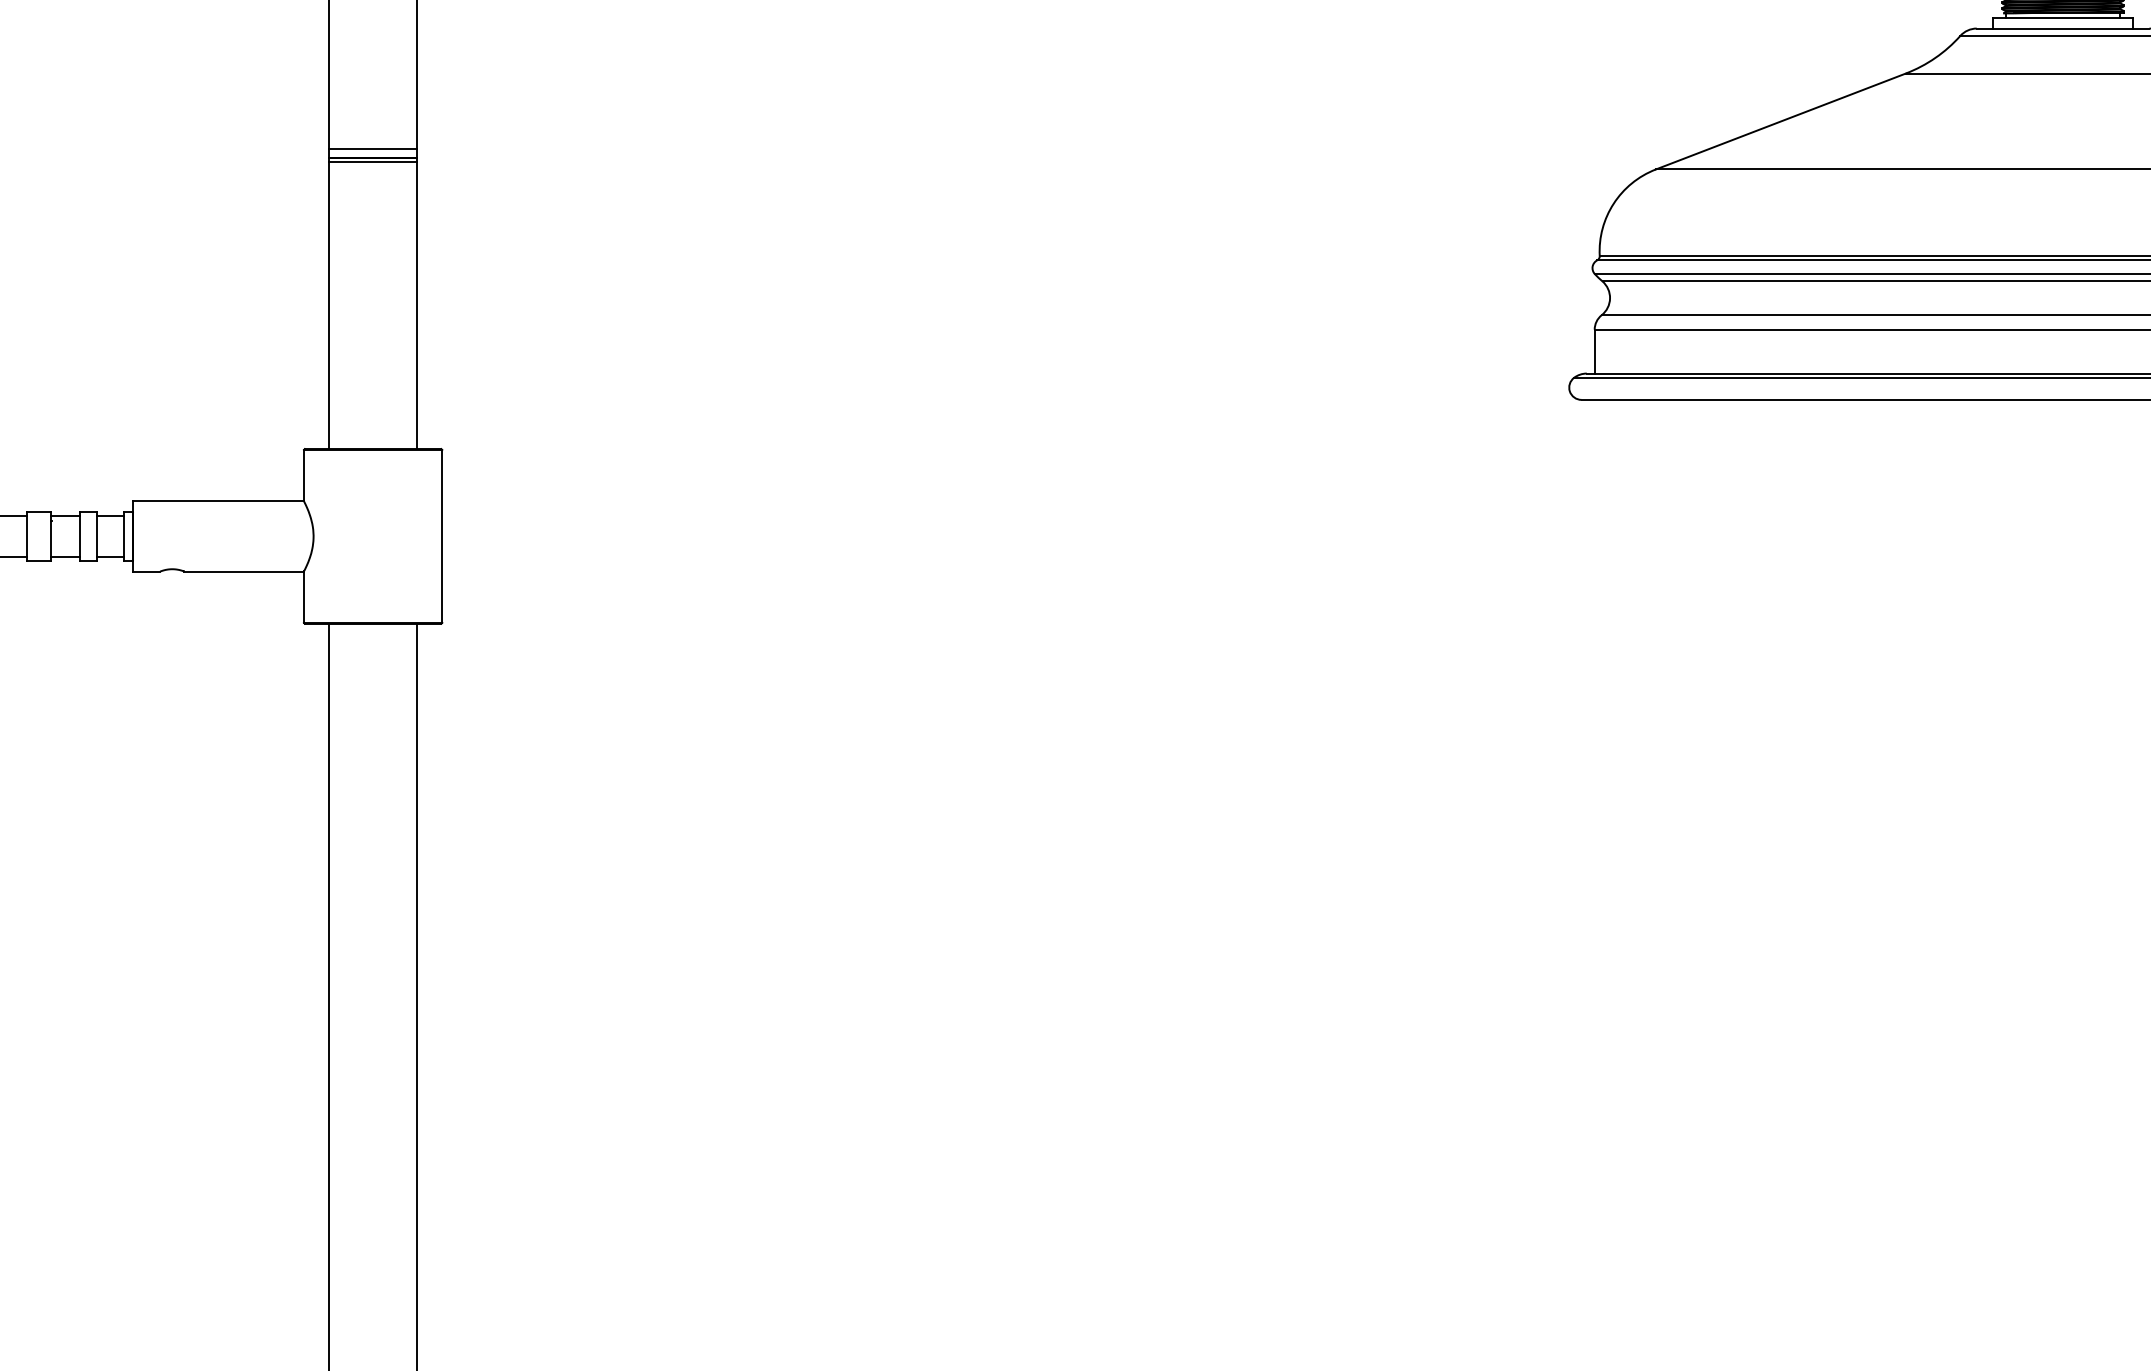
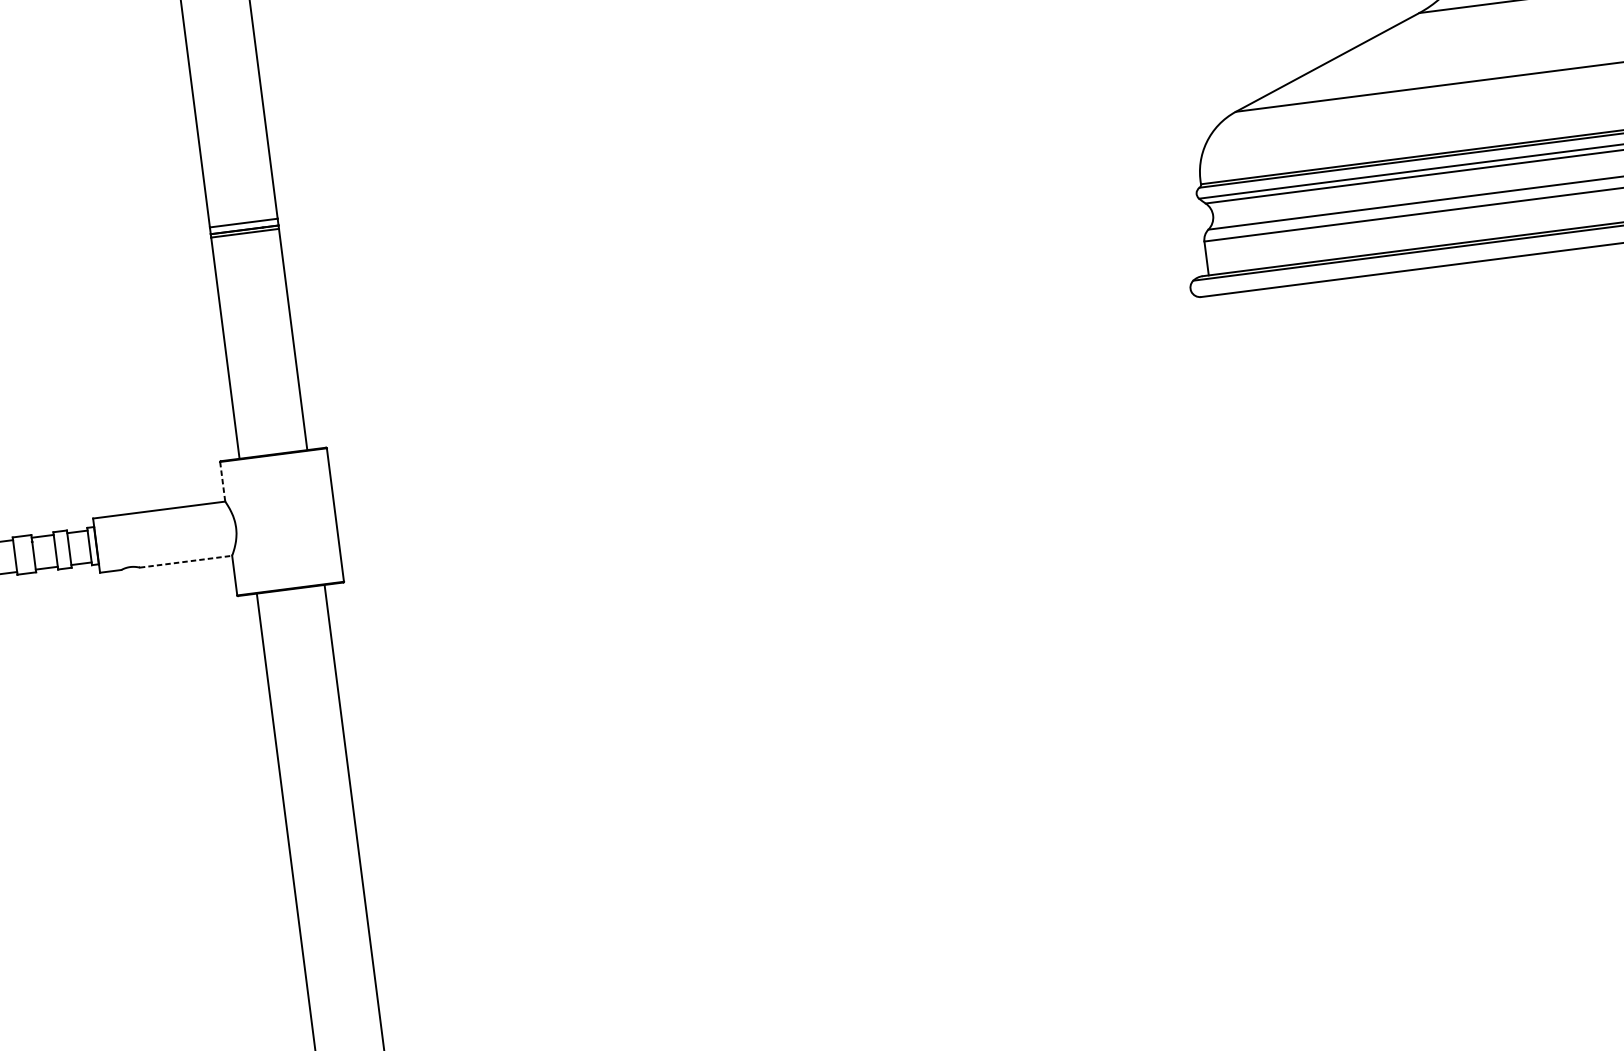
line: (304, 475) -> (223, 481), solid -> dashed
line: (244, 571) -> (186, 561), solid -> dashed

